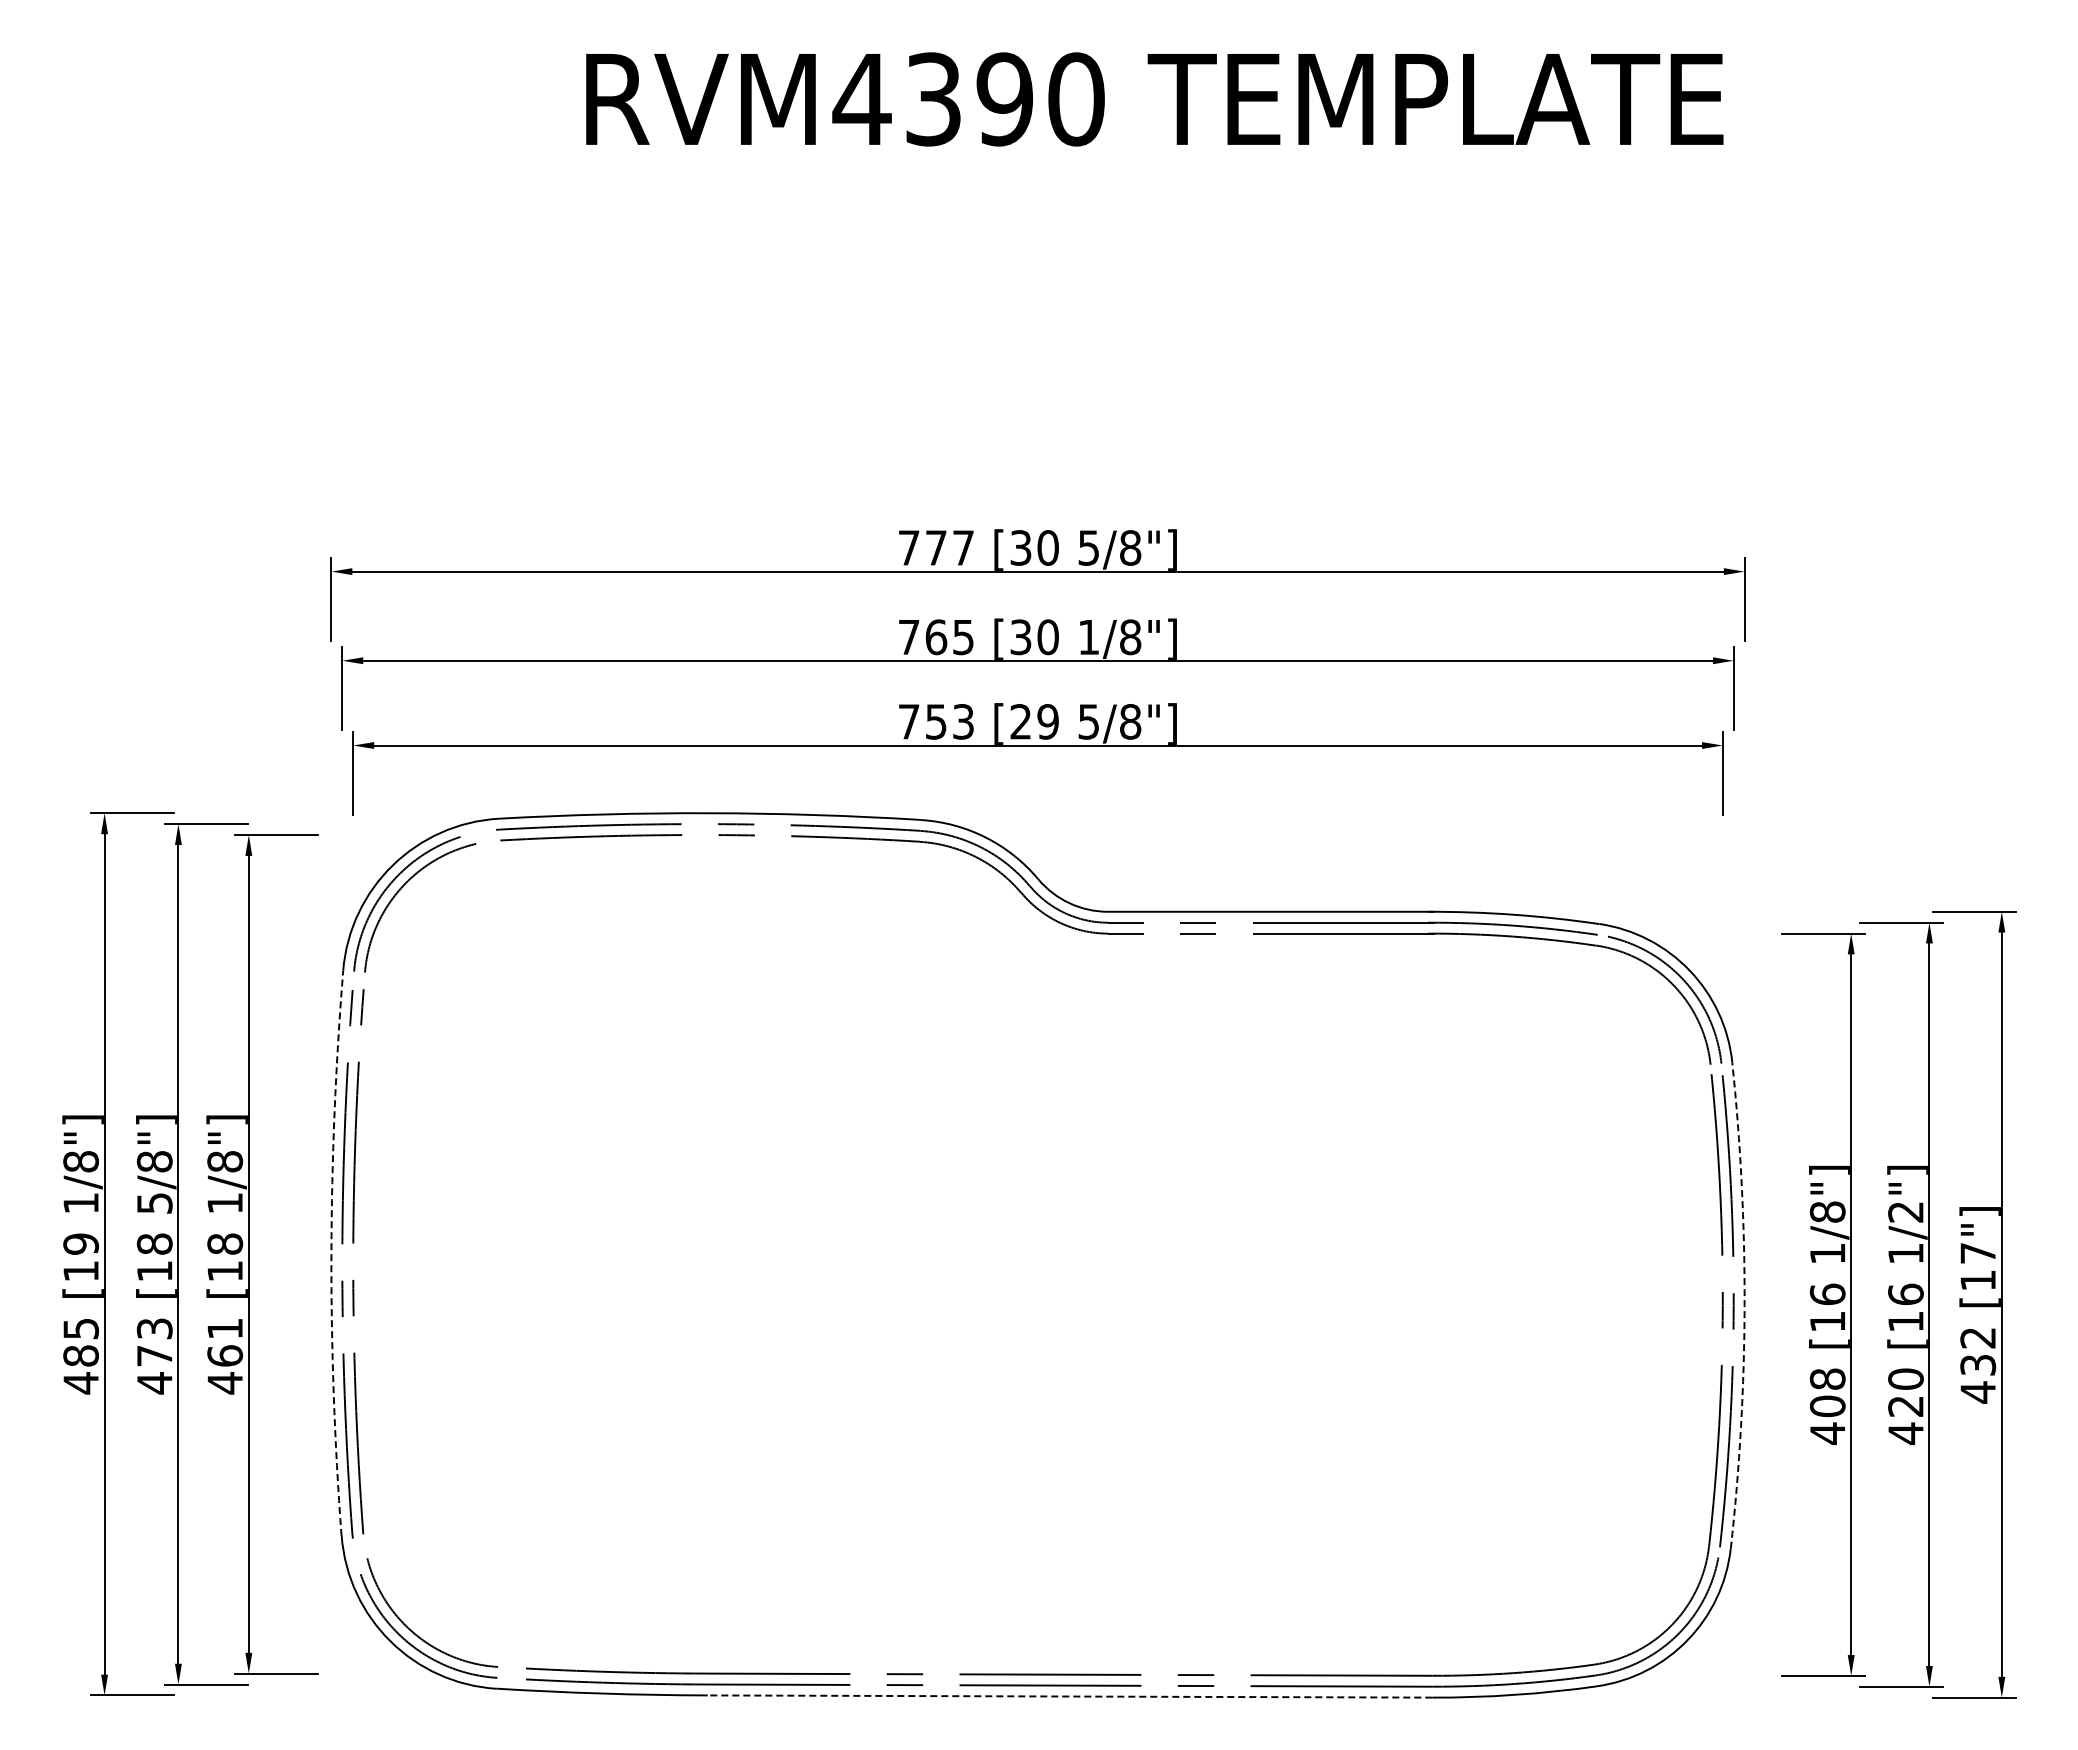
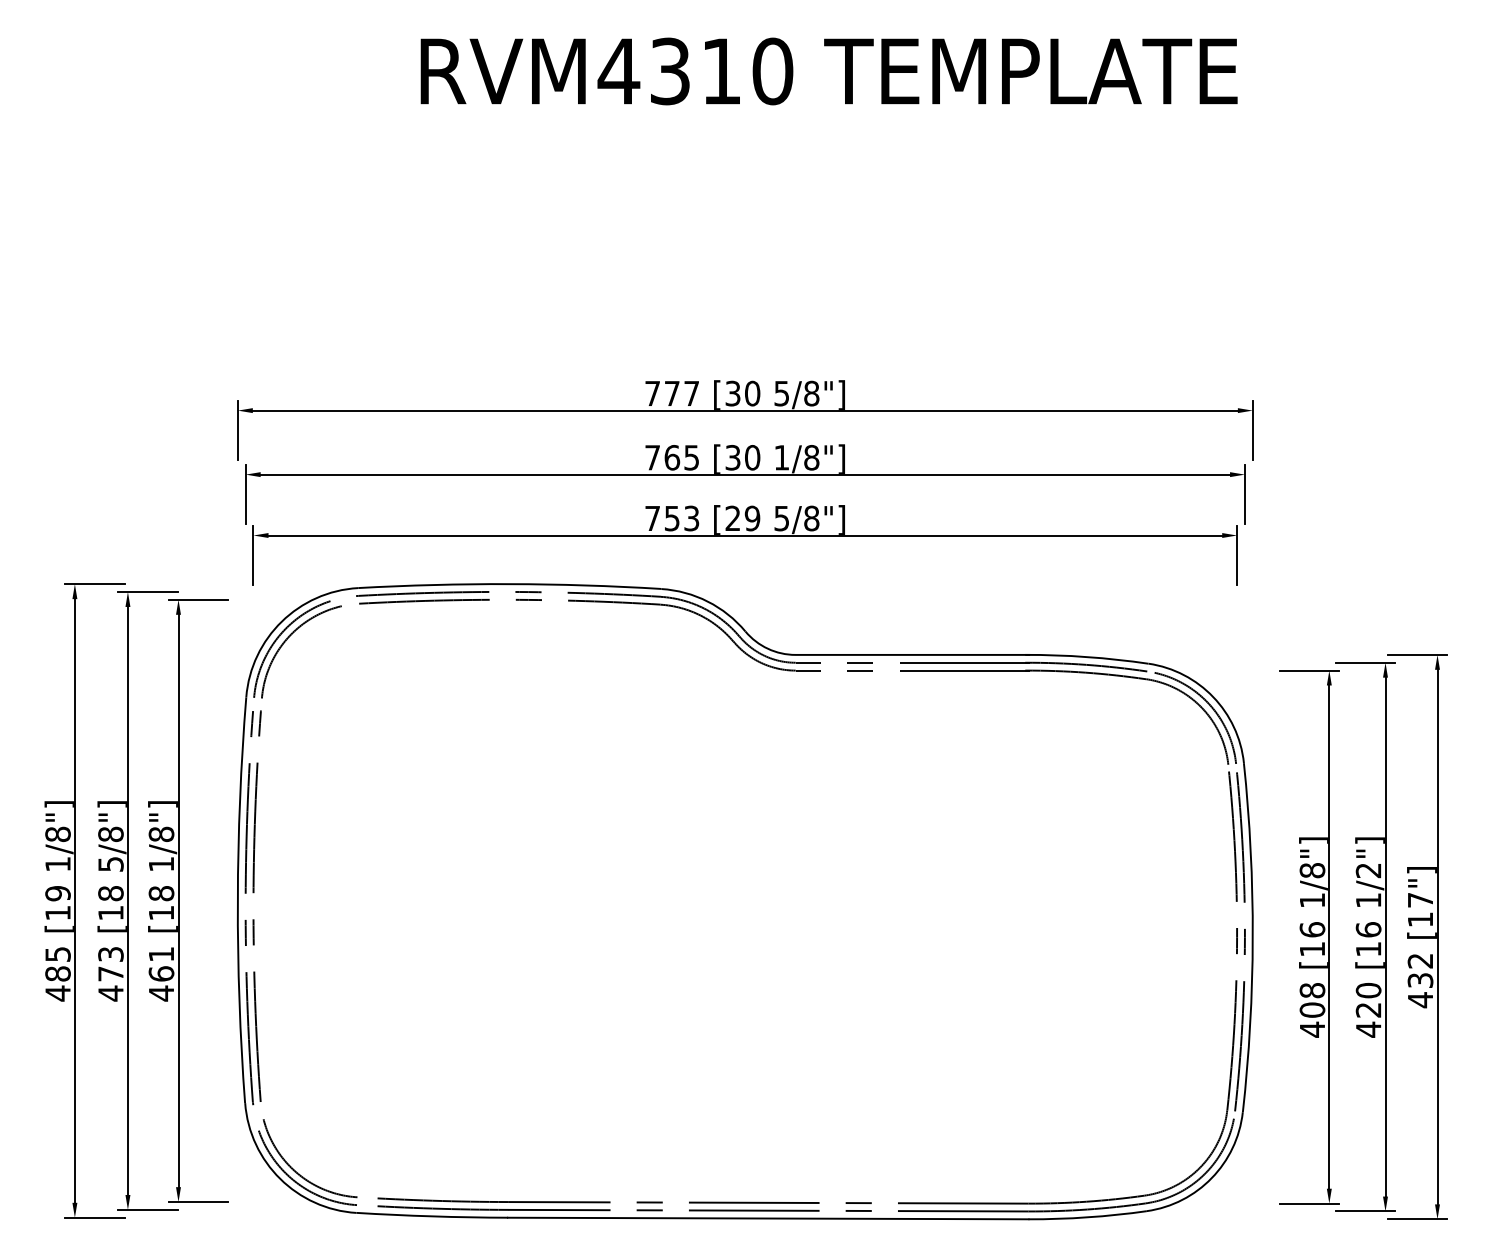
text: (1004, 99) -> (721, 71), RVM4390 -> RVM4310
arc: (331, 1253) -> (237, 900), dashed -> solid
arc: (1744, 1305) -> (1252, 937), dashed -> solid
line: (1069, 1696) -> (767, 1218), dashed -> solid

